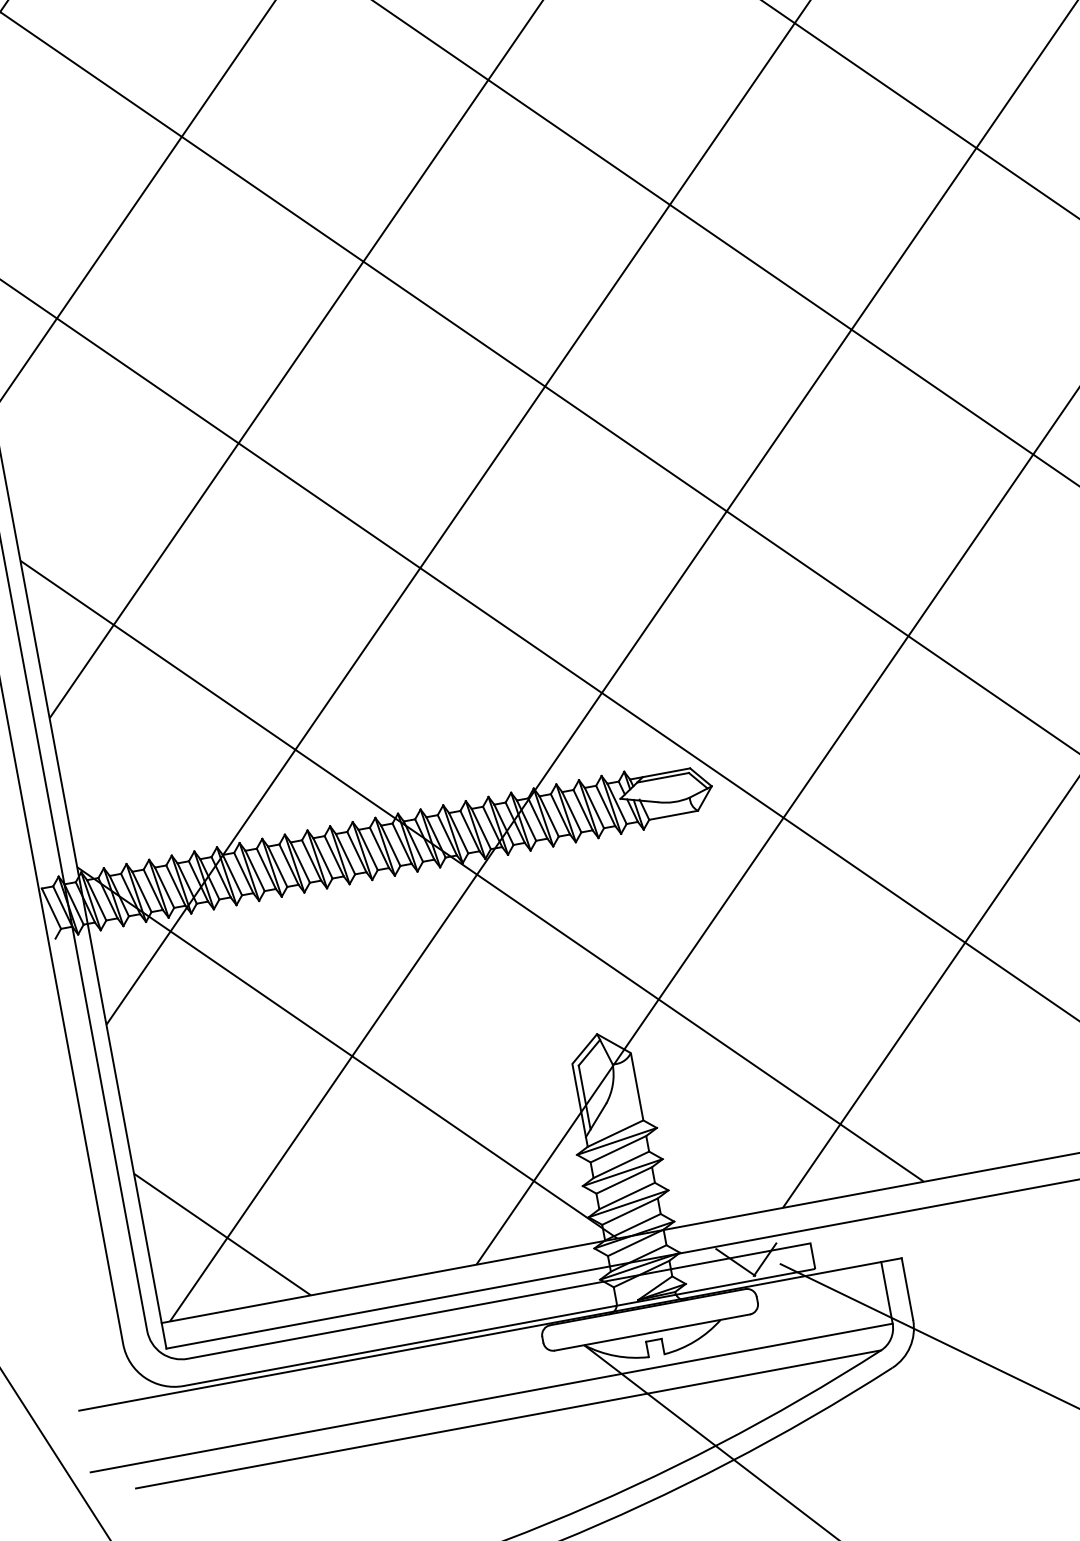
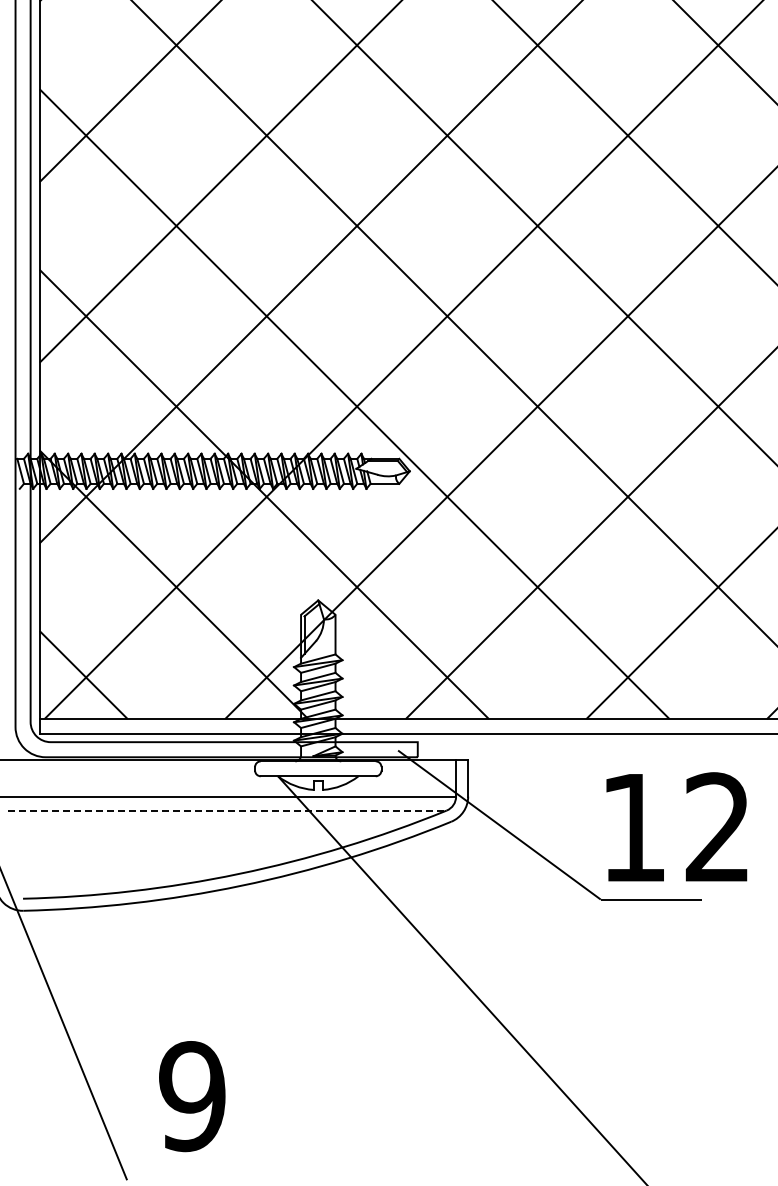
hatch: (748, 1260) -> (380, 745), removed
line: (509, 1419) -> (227, 810), solid -> dashed

